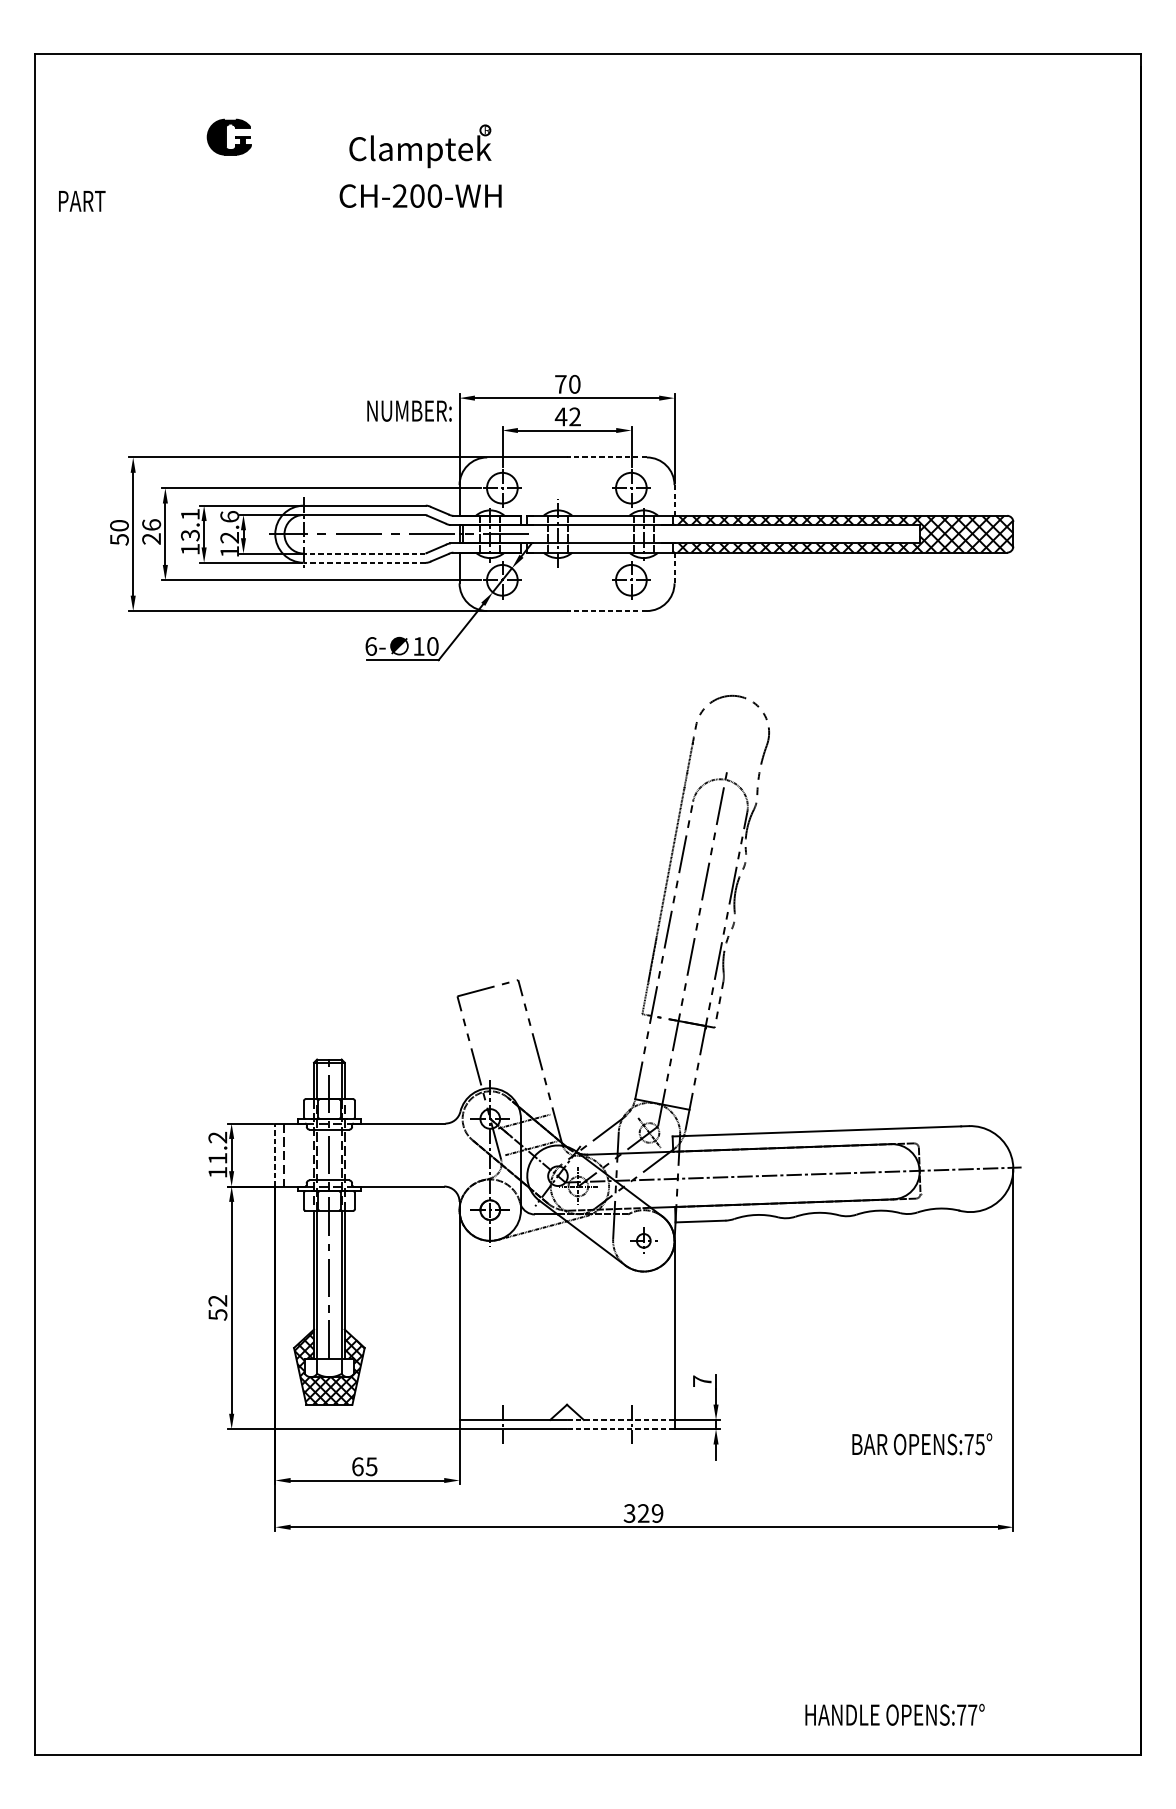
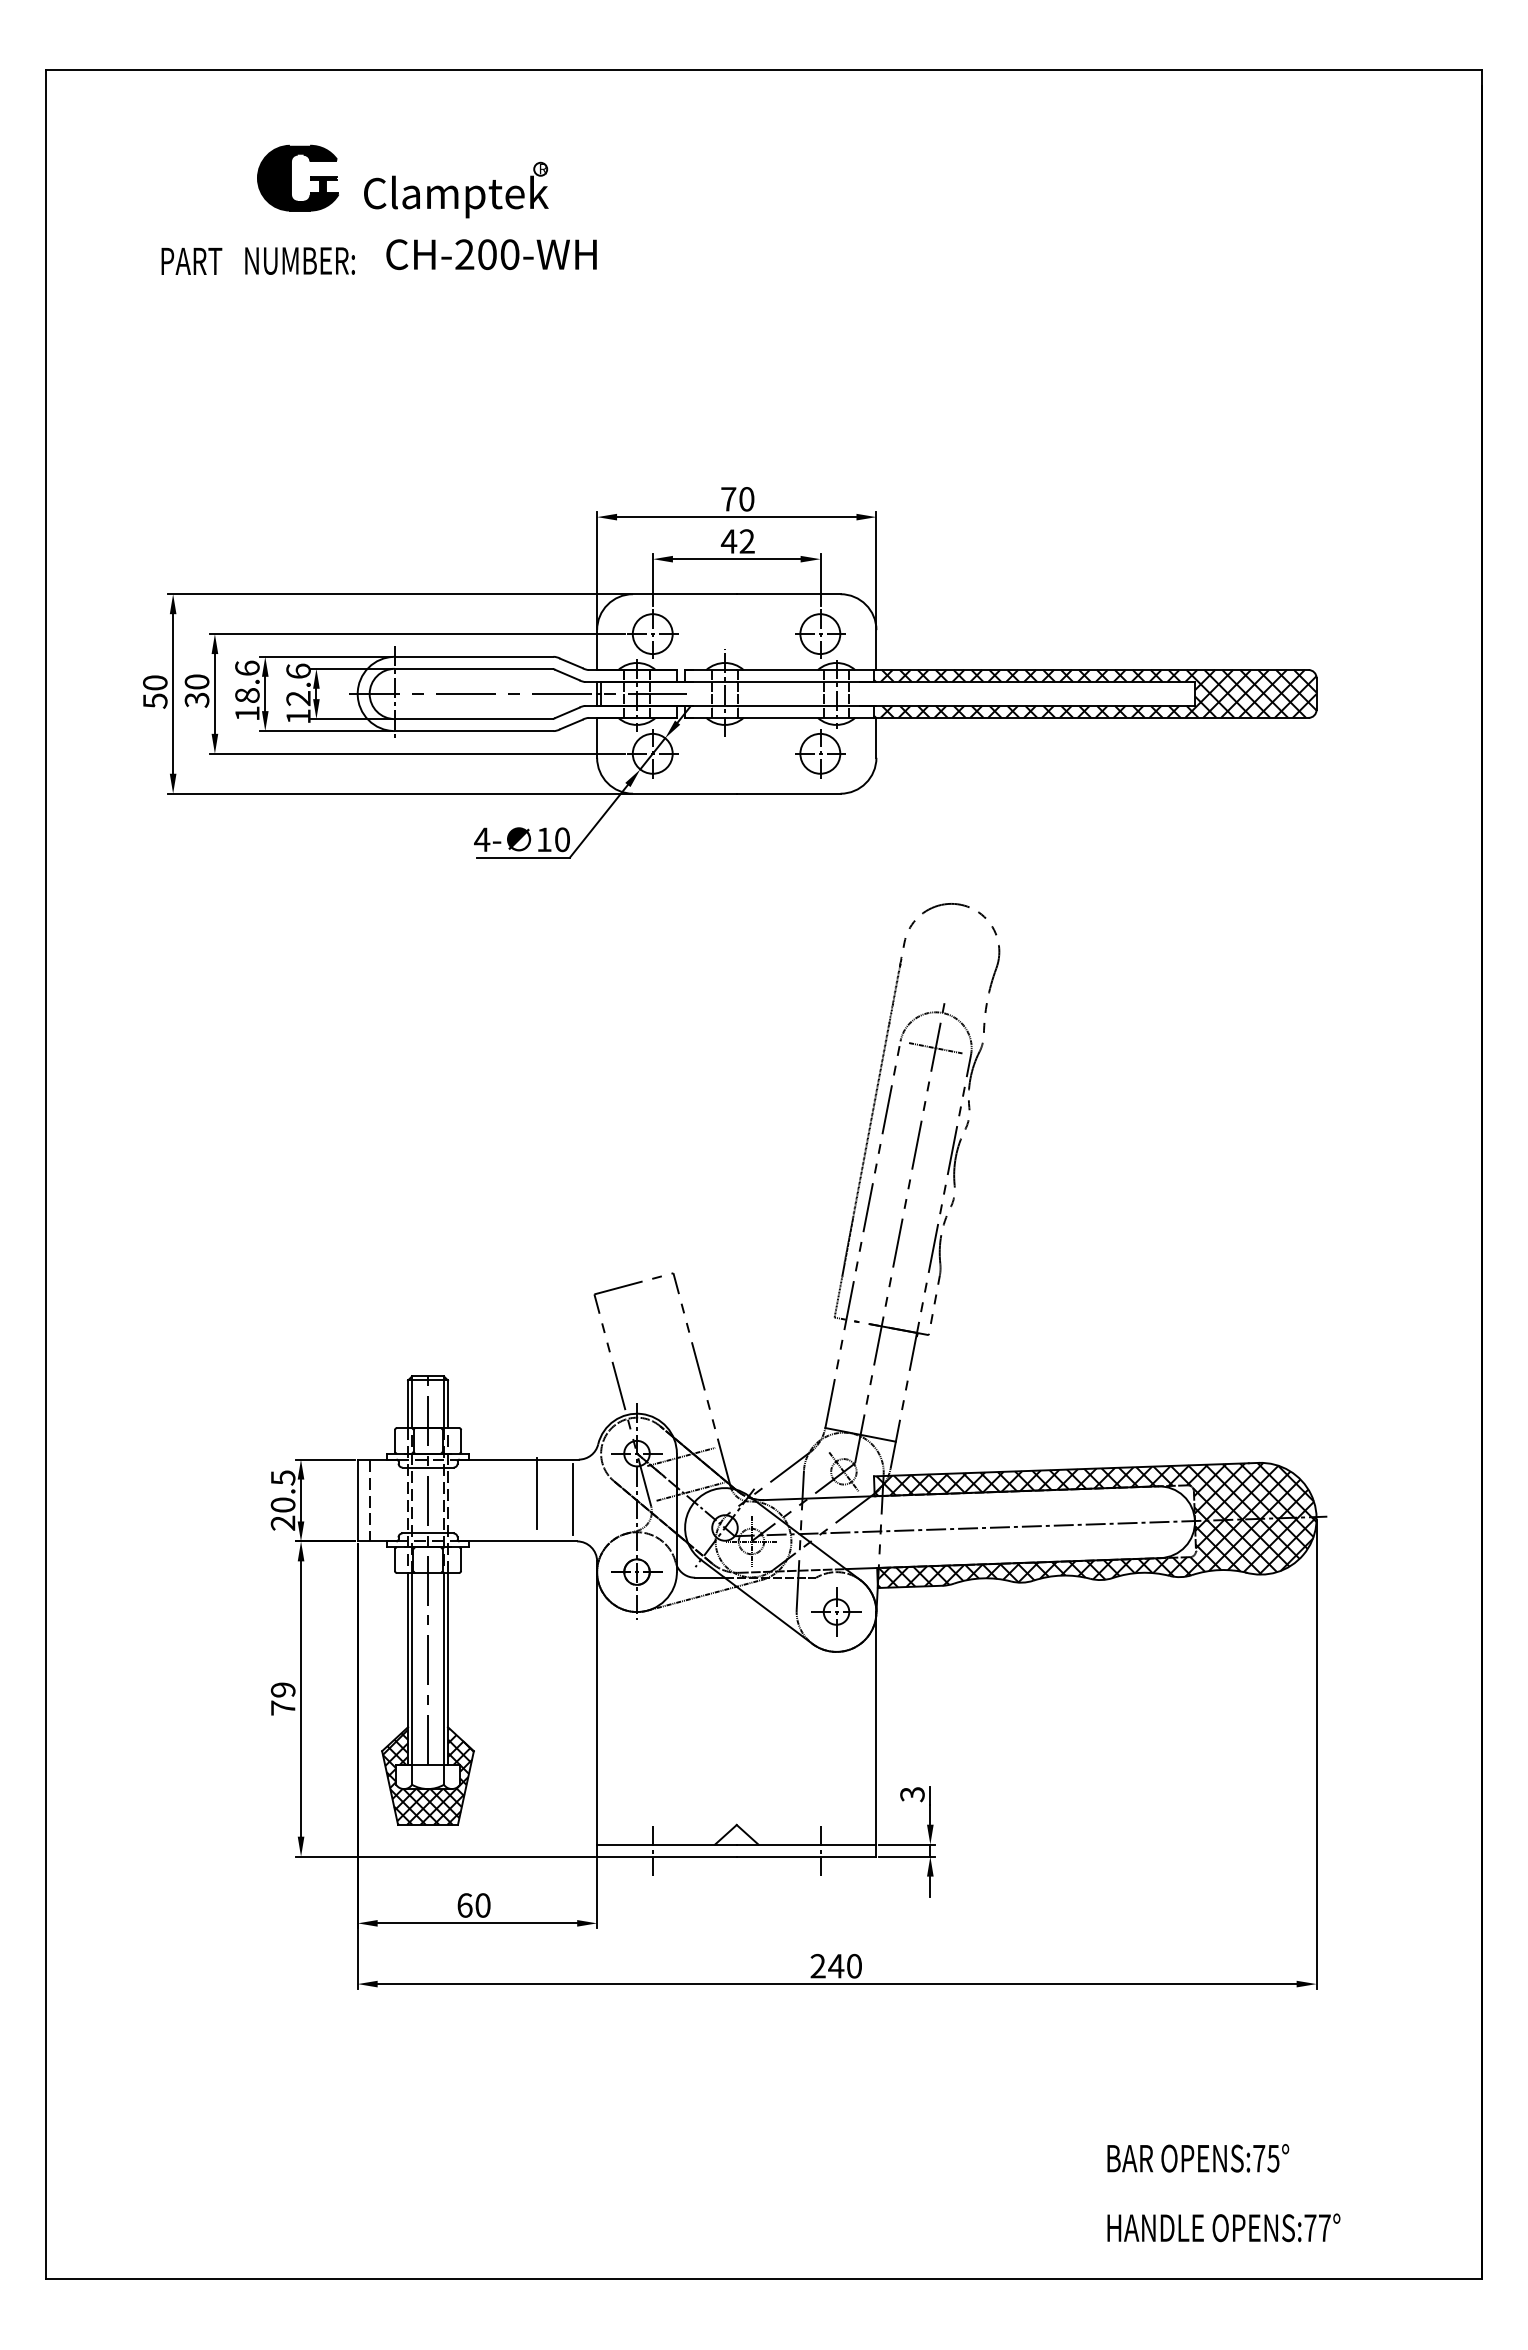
part: (228, 136) -> (297, 177), size x1.43
part: (420, 145) -> (456, 189), moved
text: (420, 195) -> (491, 254), moved
text: (81, 201) -> (191, 261), moved
text: (409, 410) -> (299, 260), moved
line: (606, 457) -> (788, 594), dashed -> solid
line: (674, 500) -> (876, 650), dashed -> solid
text: (190, 524) -> (247, 681), 13.1 -> 18.6
text: (151, 531) -> (196, 690), 26 -> 30
line: (364, 553) -> (473, 719), dashed -> solid
line: (364, 563) -> (473, 731), dashed -> solid
line: (674, 567) -> (876, 737), dashed -> solid
line: (606, 610) -> (788, 793), dashed -> solid
text: (371, 646) -> (482, 839), 6- -> 4-
line: (720, 807) -> (935, 1048), added
line: (413, 1149) -> (537, 1493), added
line: (441, 1154) -> (573, 1499), added
text: (217, 1155) -> (282, 1500), 11.2 -> 20.5
line: (275, 1155) -> (357, 1500), dashed -> solid
hatch: (843, 1173) -> (1095, 1524), added
part: (643, 1240) -> (836, 1611), size x1.43
text: (218, 1307) -> (283, 1698), 52 -> 79
text: (702, 1381) -> (912, 1794), 7 -> 3
line: (620, 1419) -> (806, 1844), dashed -> solid
line: (620, 1429) -> (806, 1856), dashed -> solid
text: (922, 1444) -> (1198, 2158), moved
text: (371, 1466) -> (482, 1905), 65 -> 60
text: (643, 1512) -> (835, 1965), 329 -> 240
text: (894, 1714) -> (1223, 2227), moved

